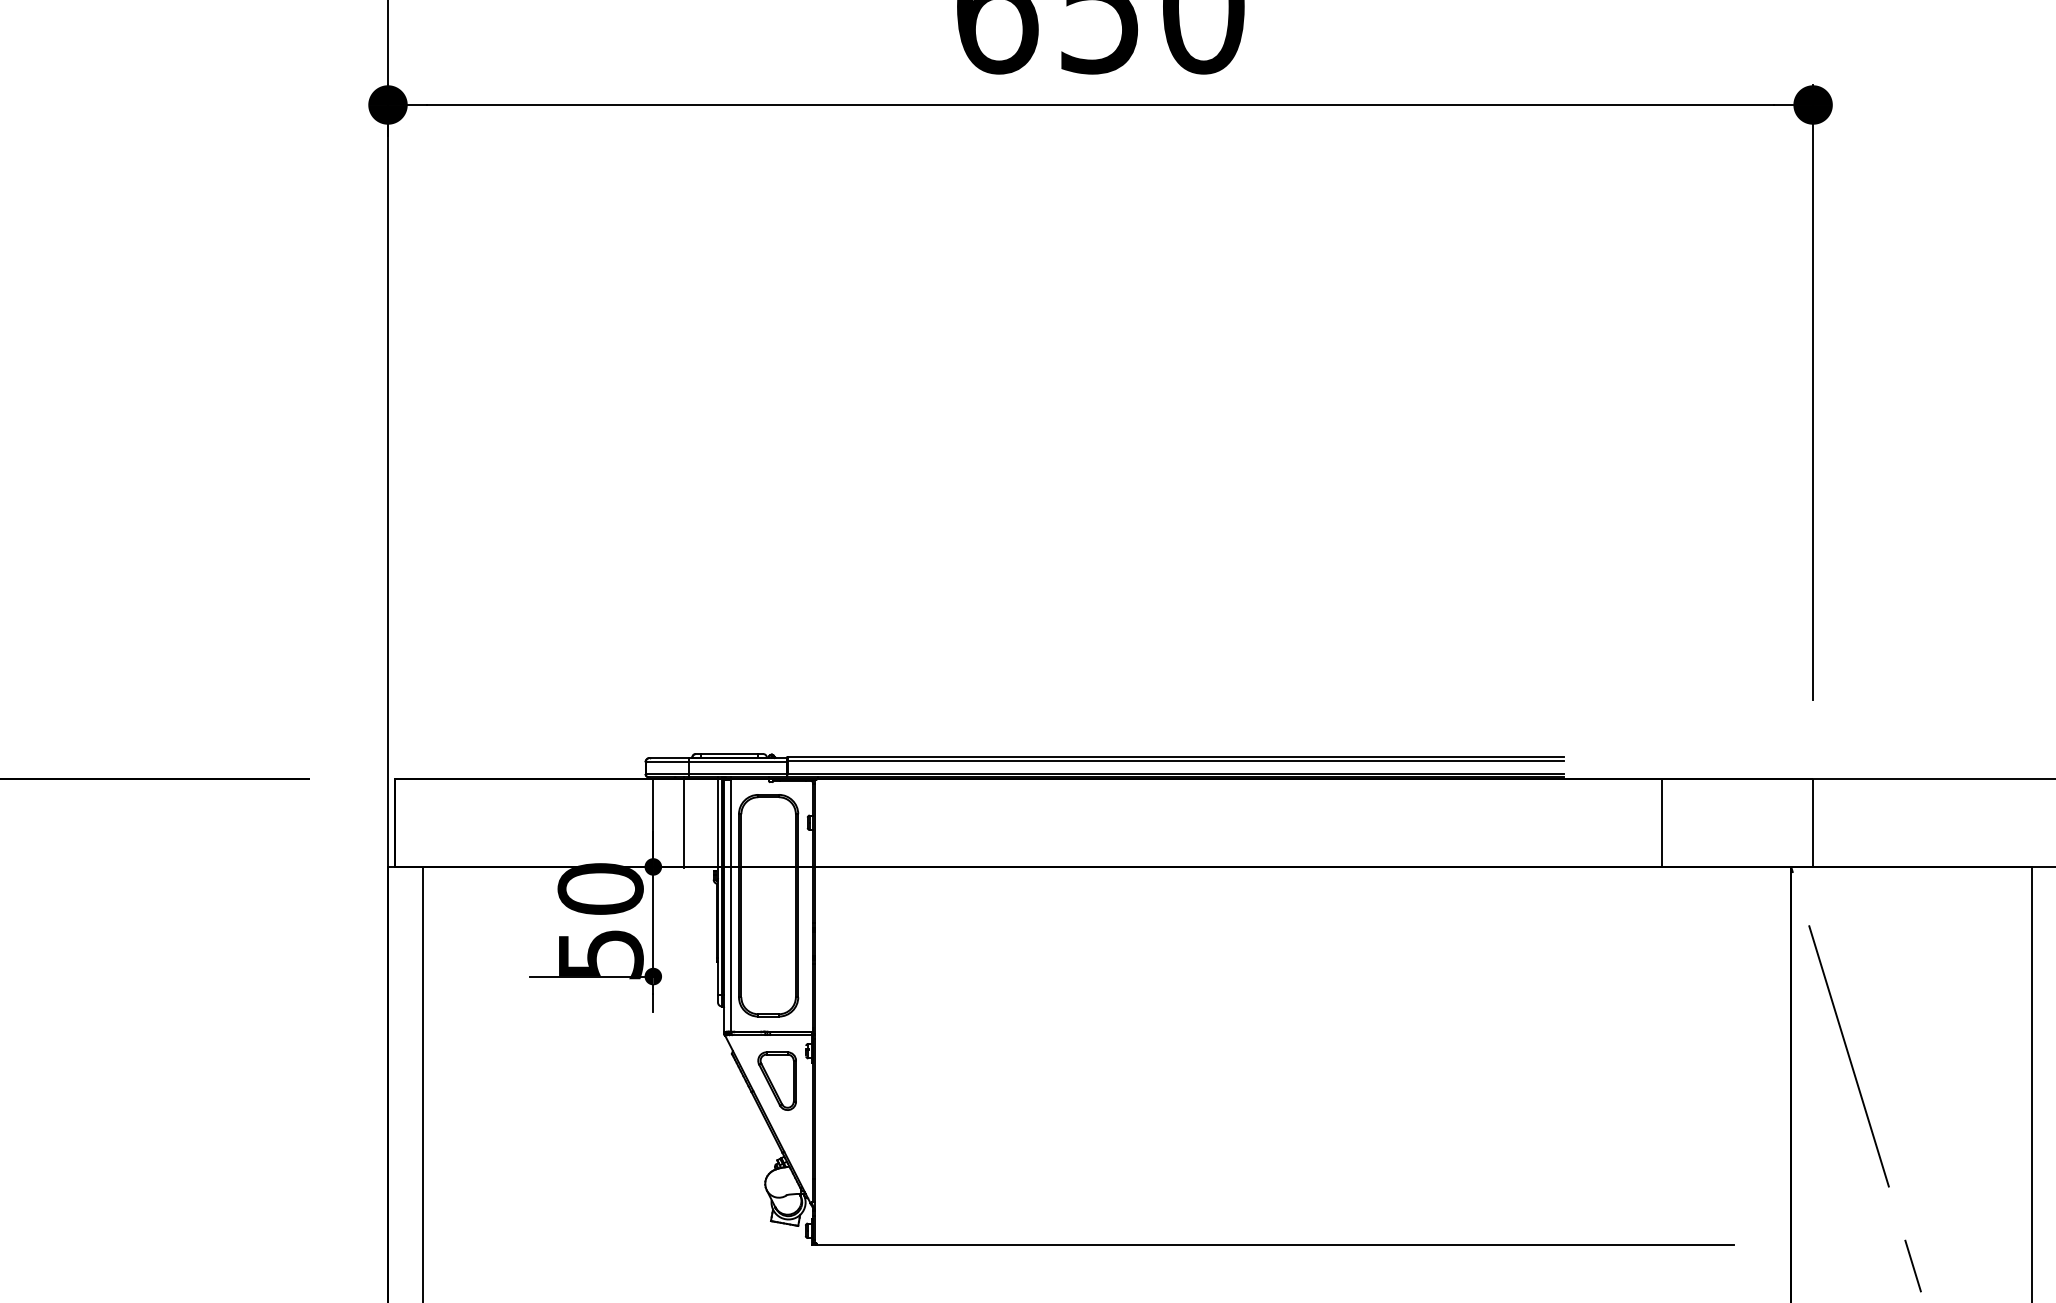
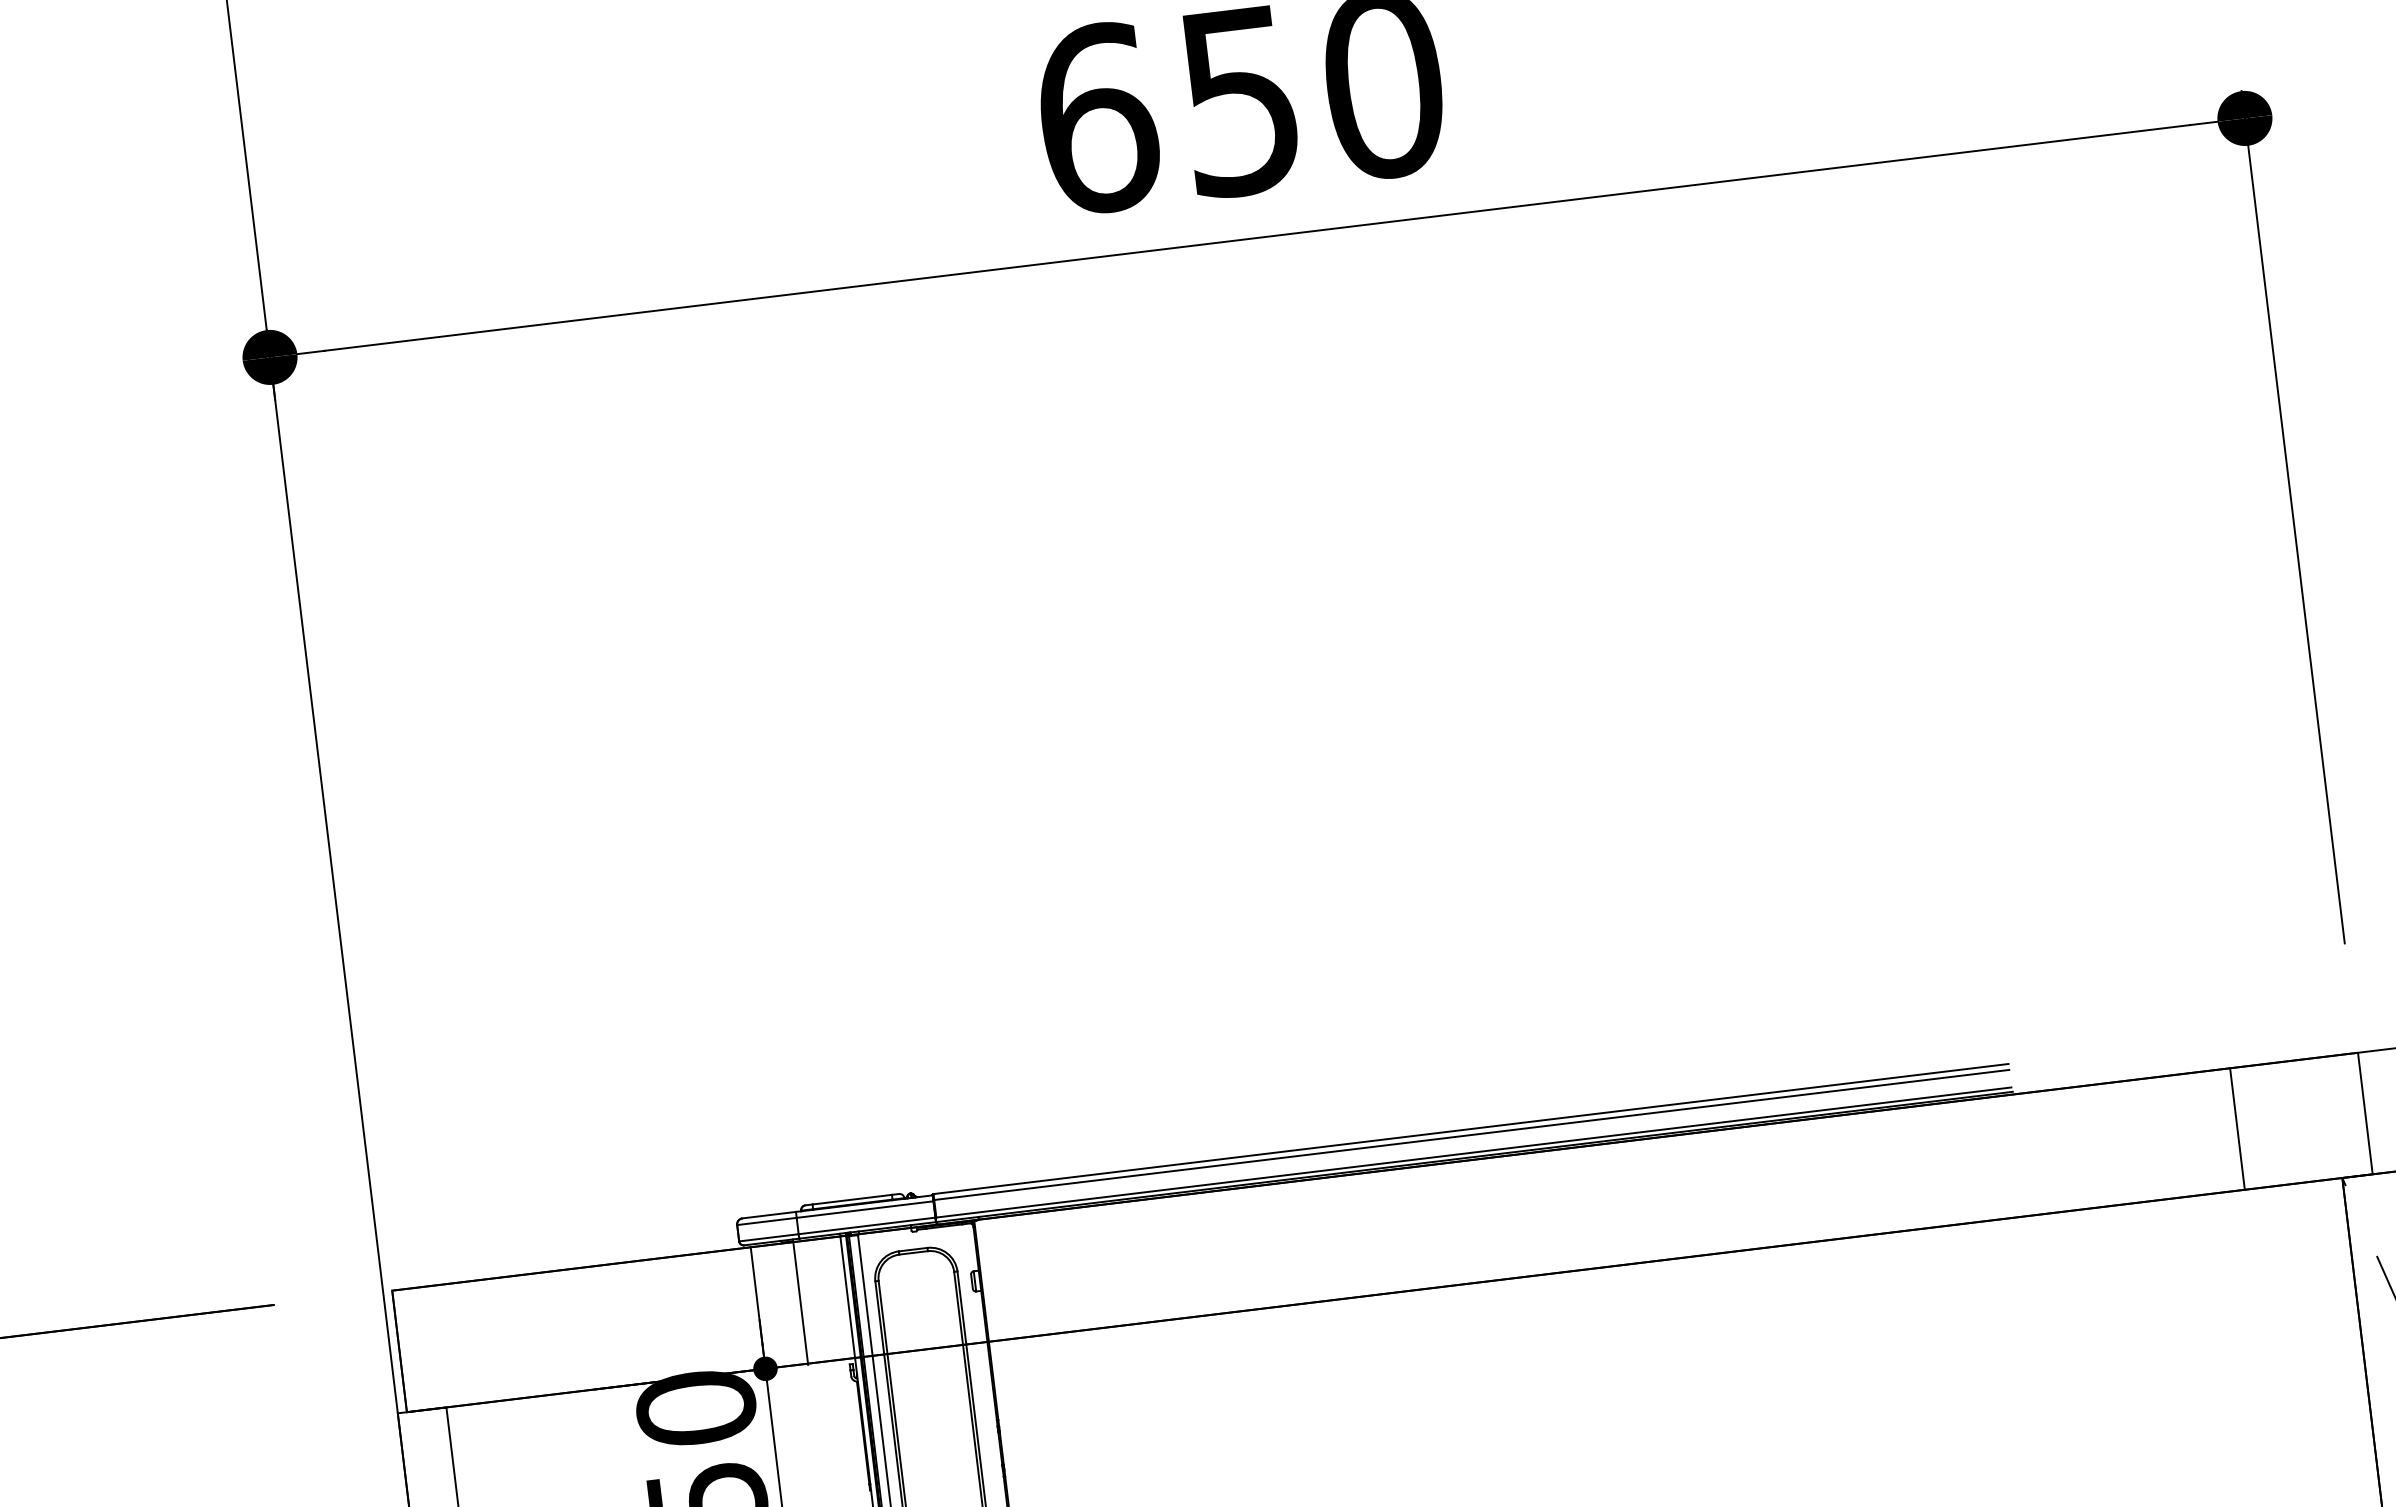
line: (1661, 822) -> (2236, 1128), moved

